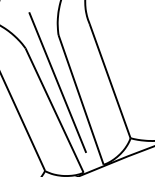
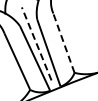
line: (109, 79) -> (63, 42), solid -> dashed
line: (57, 81) -> (36, 43), solid -> dashed

